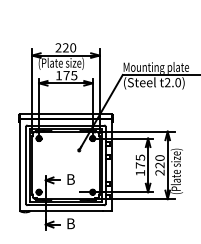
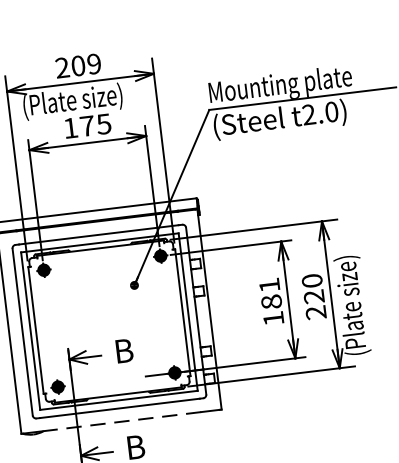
text: (69, 47) -> (86, 64), 220 -> 209
text: (140, 161) -> (270, 293), 175 -> 181
line: (65, 211) -> (120, 422), solid -> dashed

